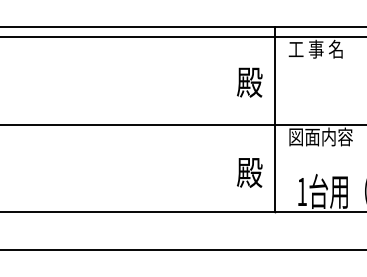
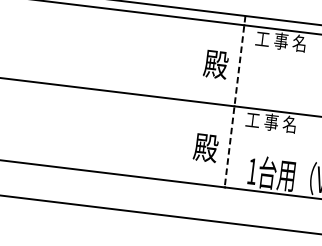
line: (274, 119) -> (234, 101), solid -> dashed
text: (320, 136) -> (275, 122), 図面内容 -> 工 事 名

